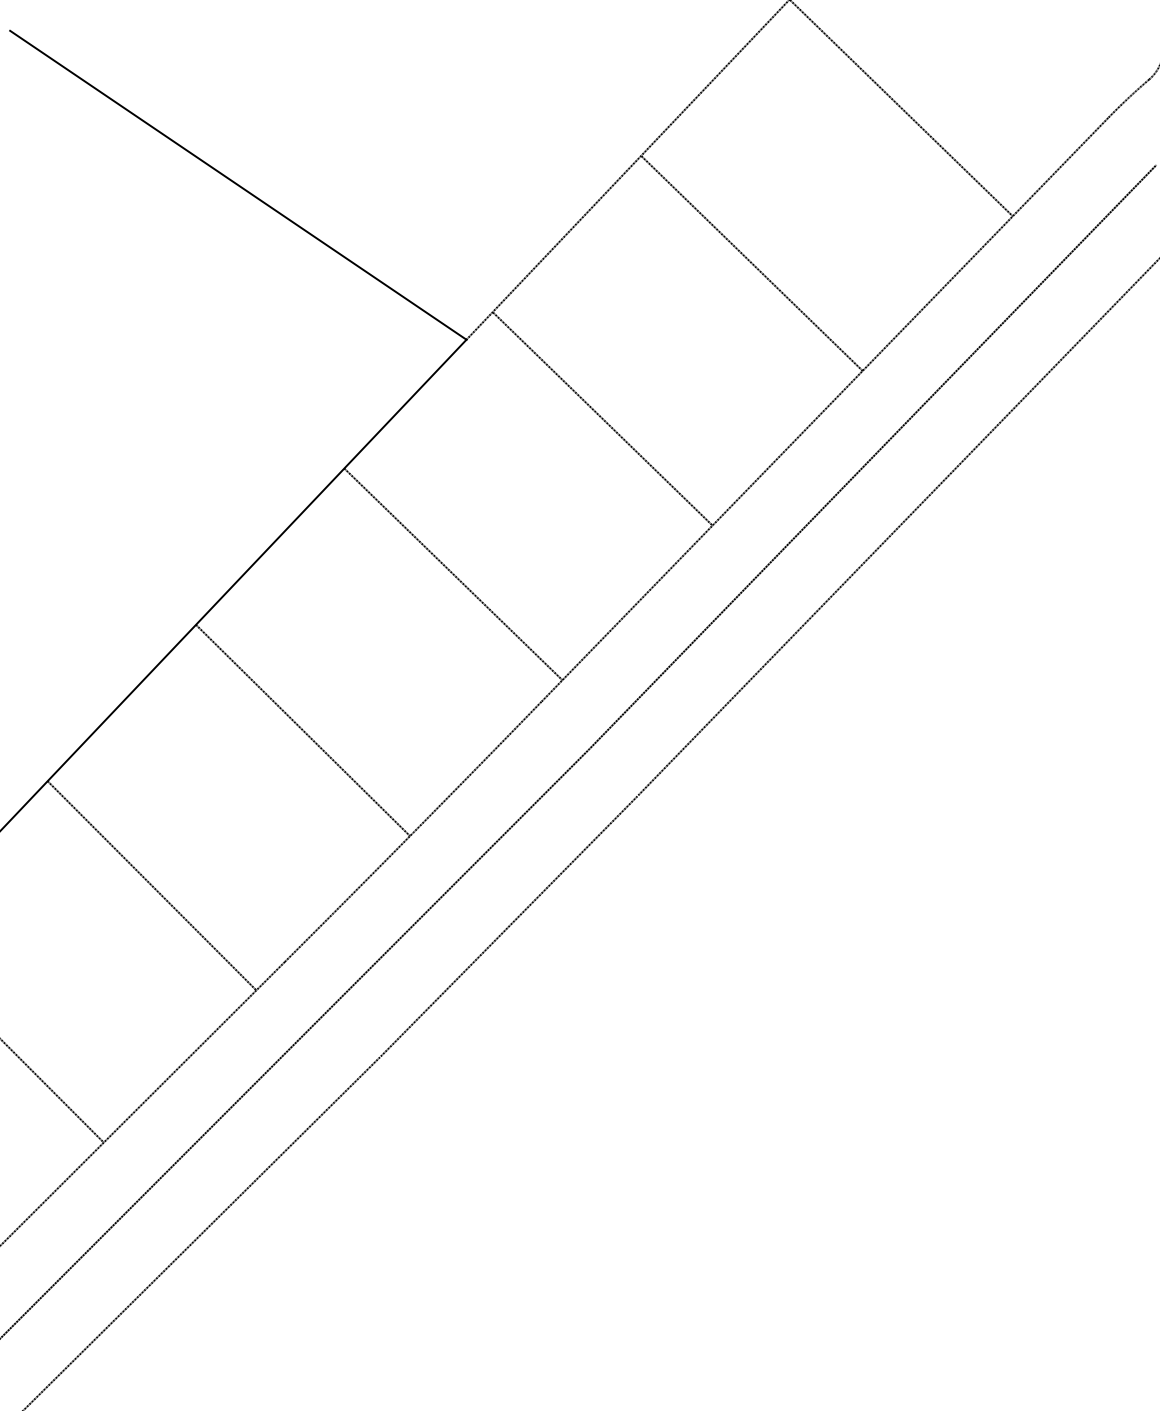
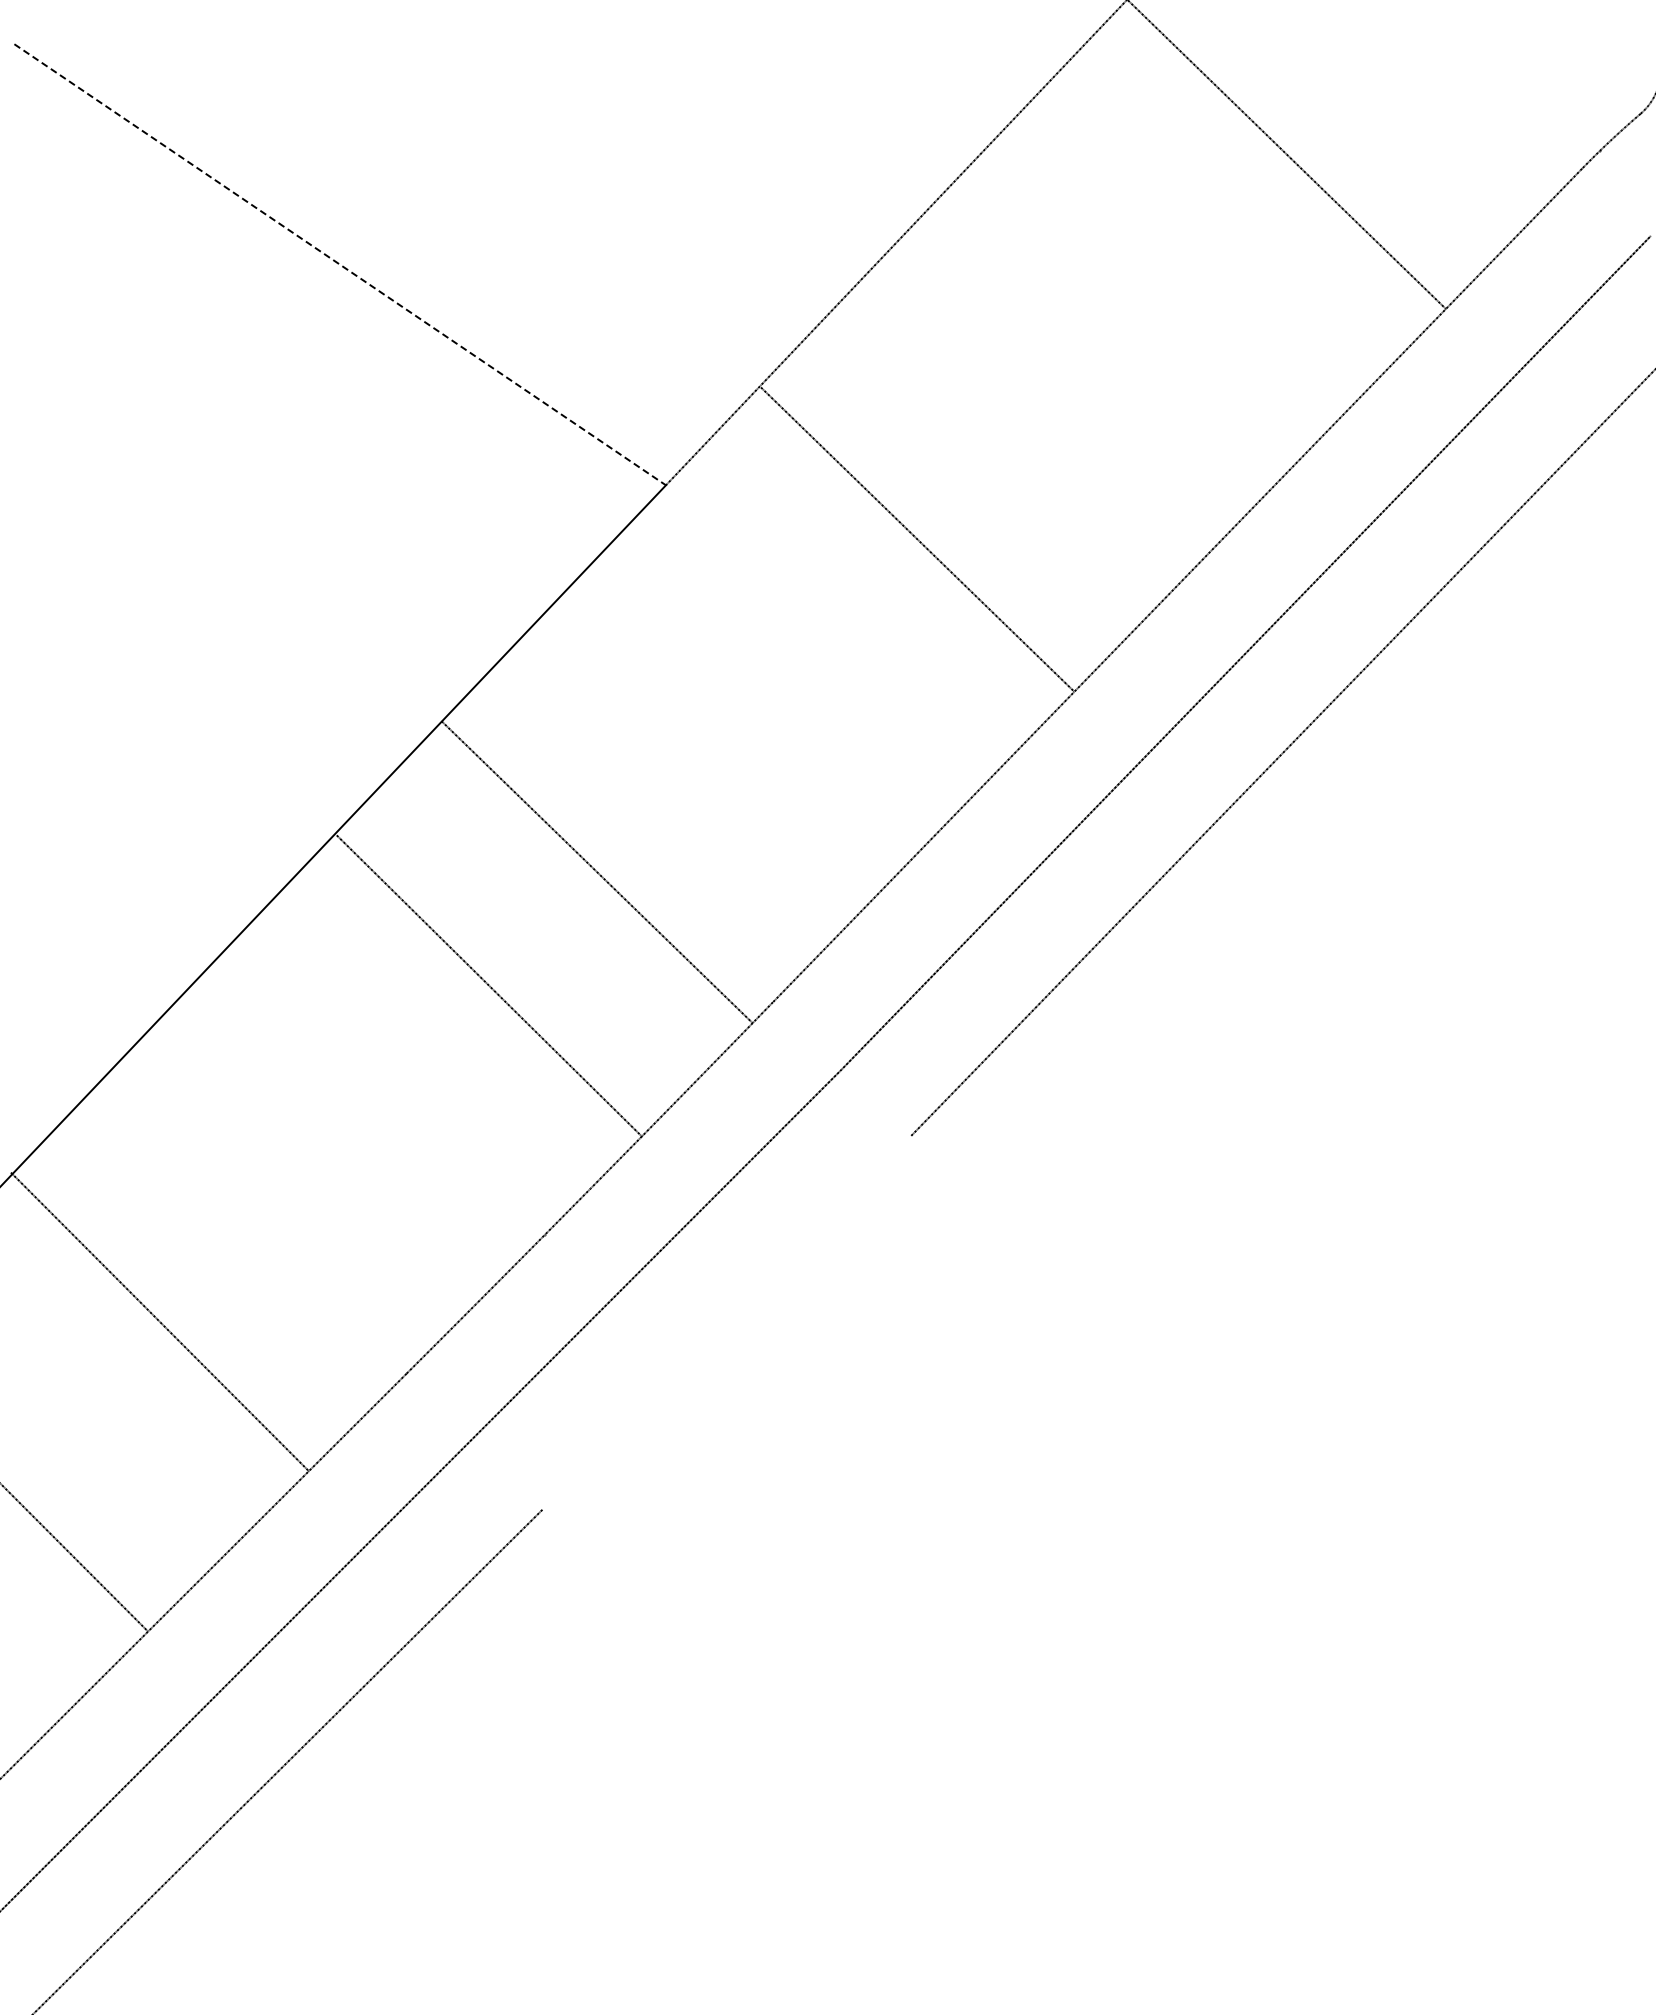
line: (238, 185) -> (340, 265), solid -> dashed
line: (751, 263) -> (1073, 376), removed
line: (602, 419) -> (917, 539), moved
line: (452, 574) -> (596, 872), moved
line: (302, 730) -> (489, 985), moved
line: (151, 885) -> (159, 1321), moved
line: (508, 926) -> (726, 1322), removed

